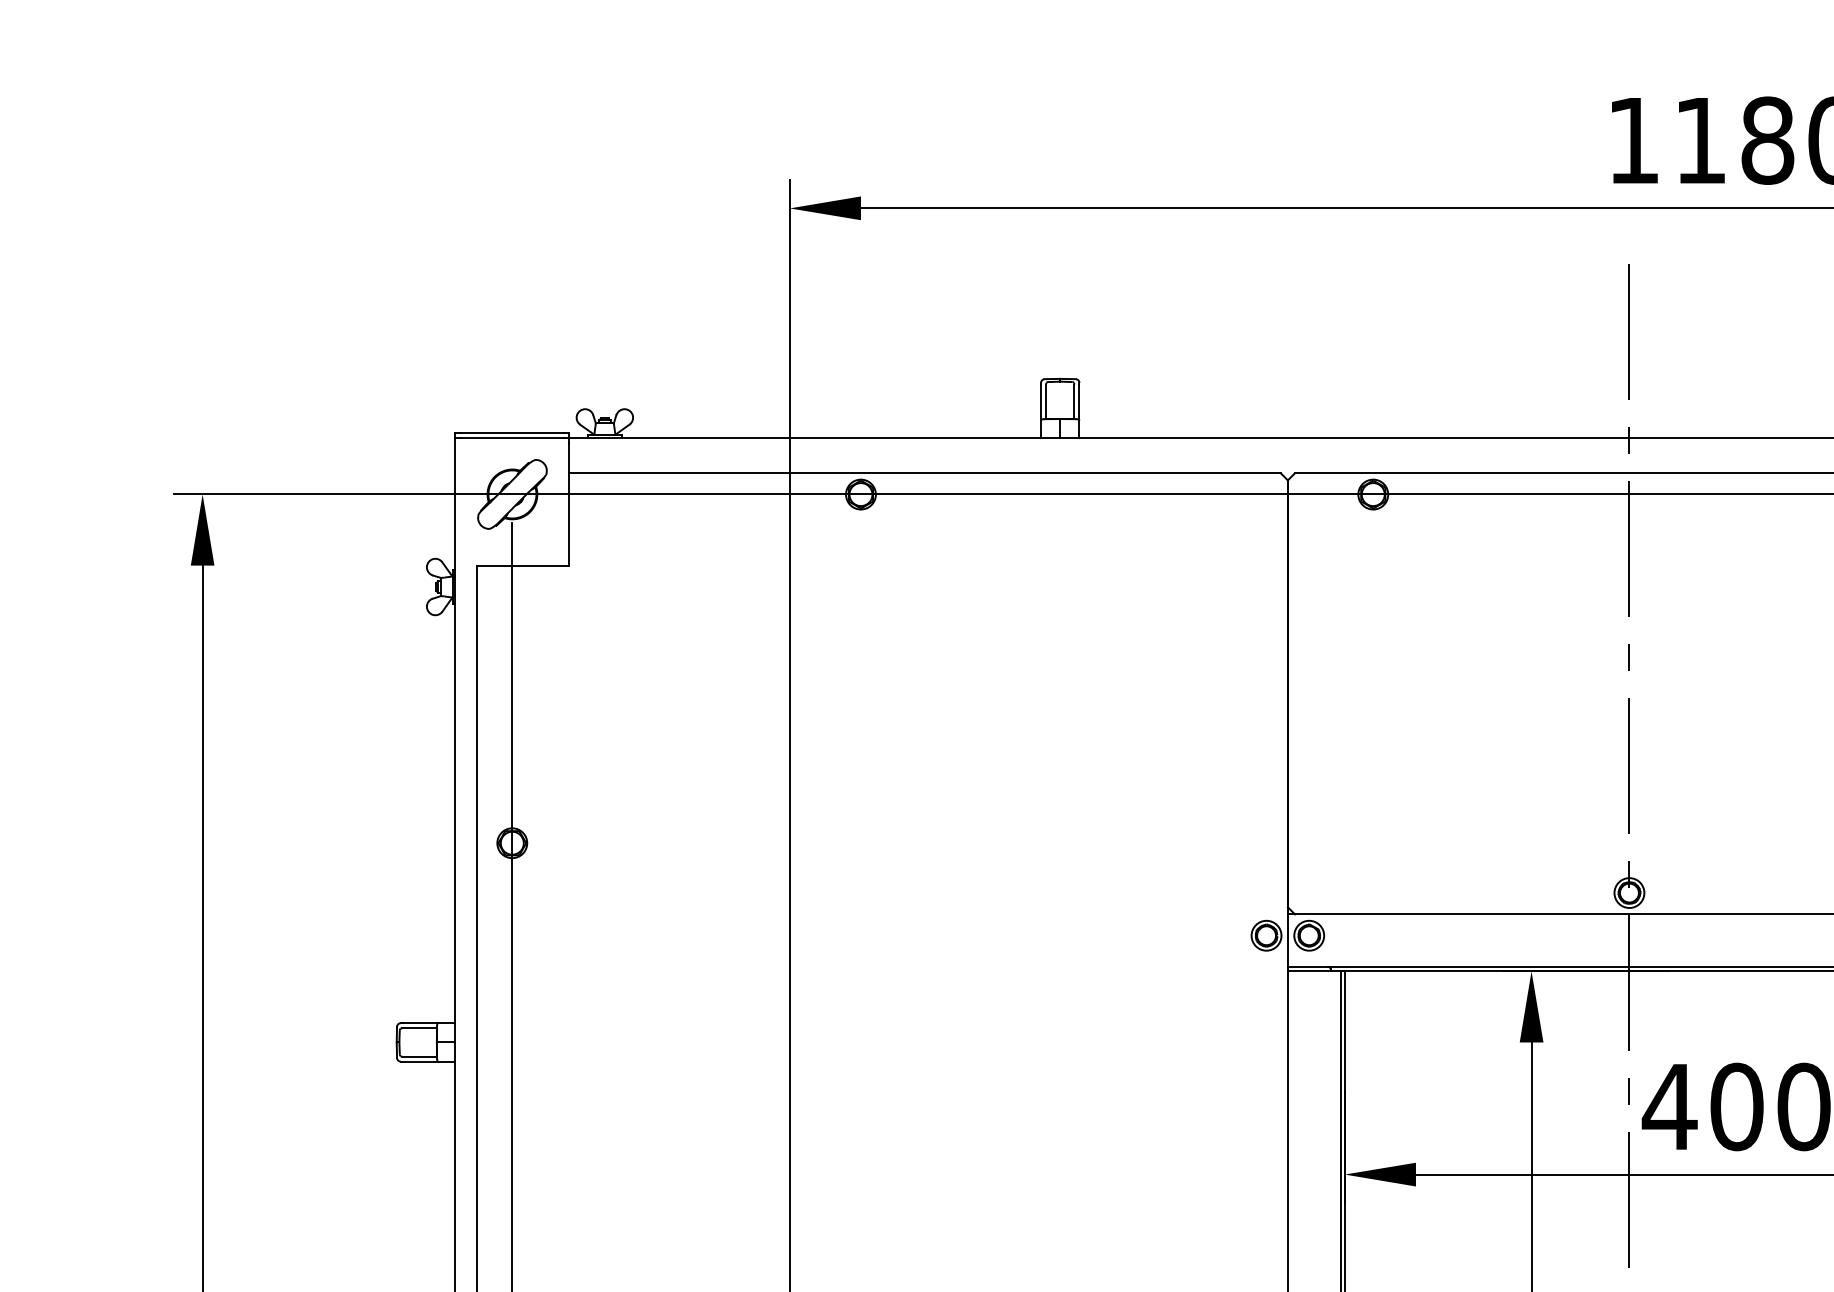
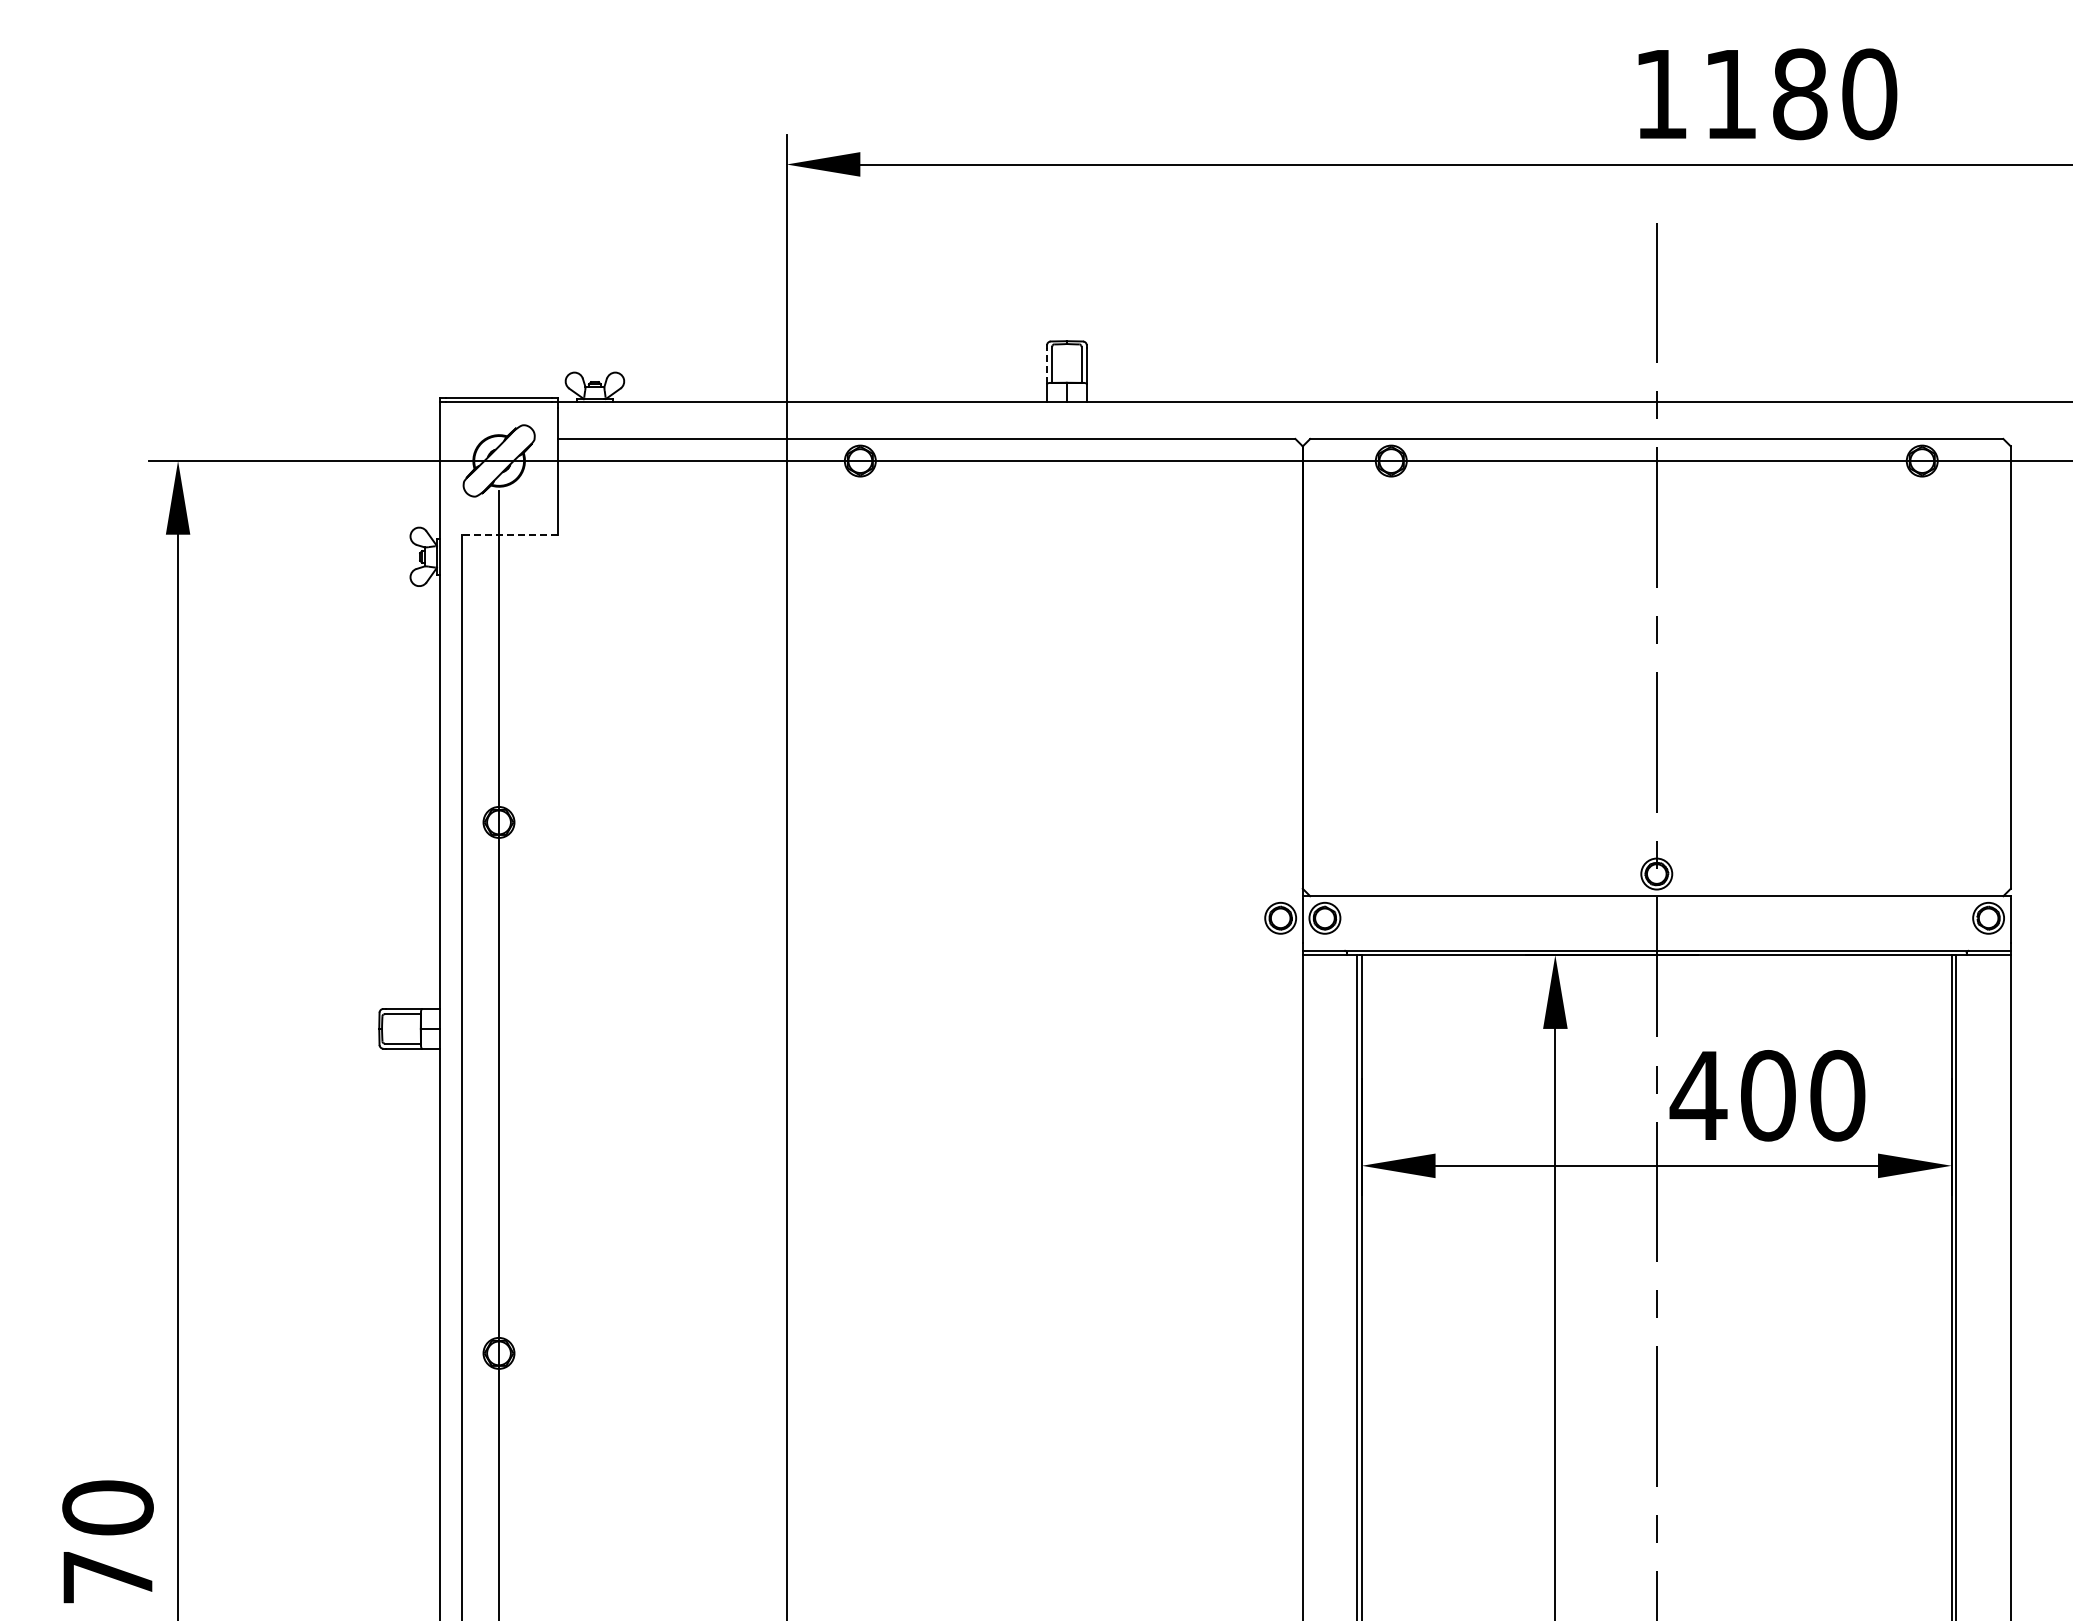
line: (1040, 402) -> (1046, 365), solid -> dashed
line: (523, 565) -> (510, 534), solid -> dashed

